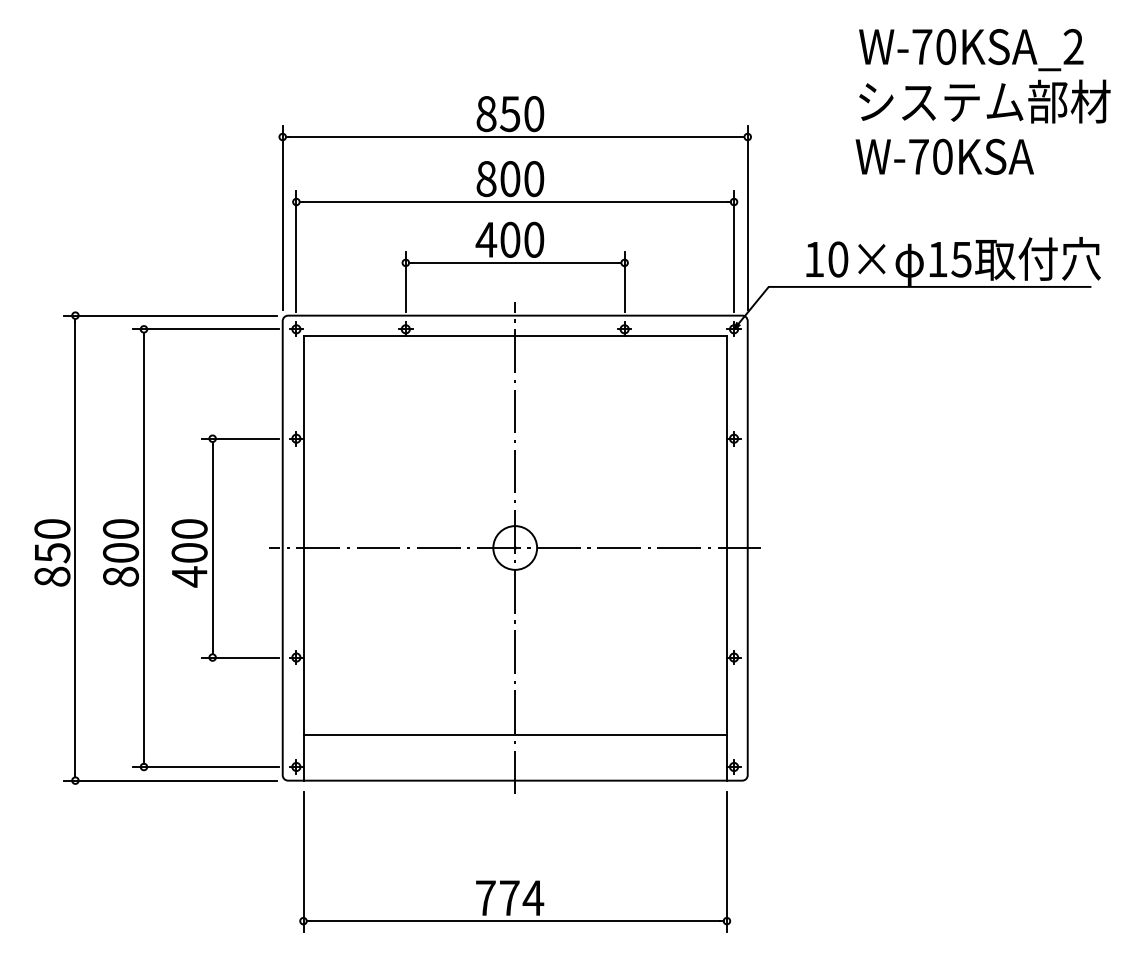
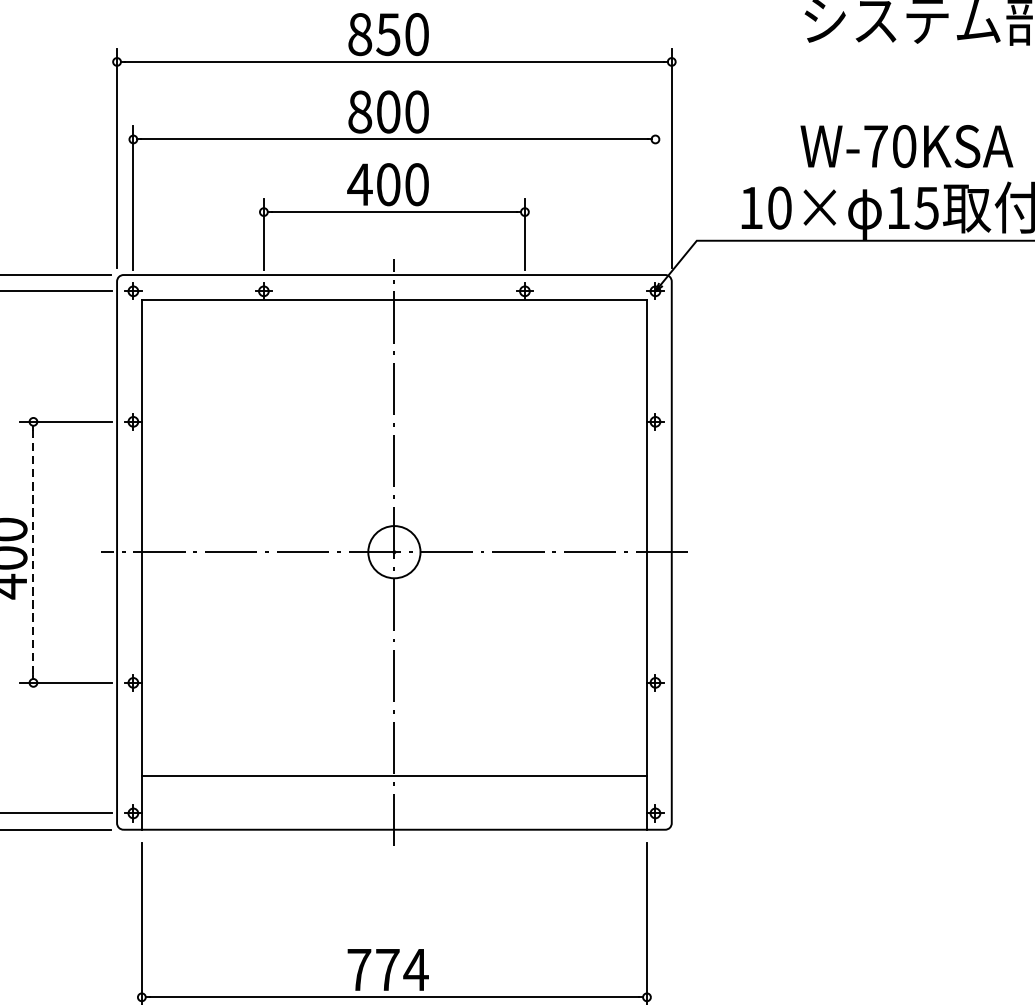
text: (944, 156) -> (906, 146), moved
line: (734, 251) -> (655, 198), removed
line: (212, 548) -> (33, 552), solid -> dashed

